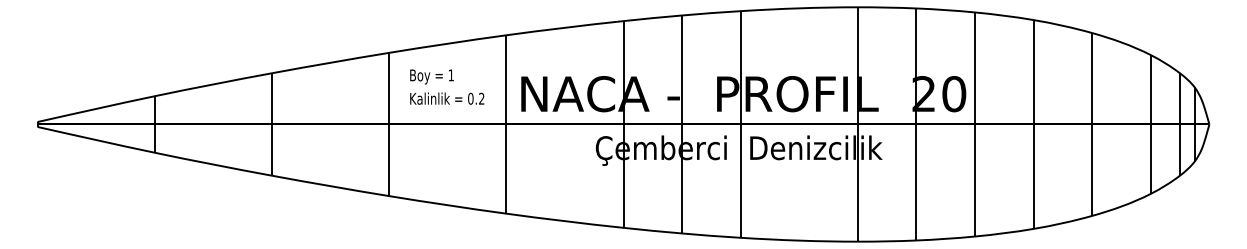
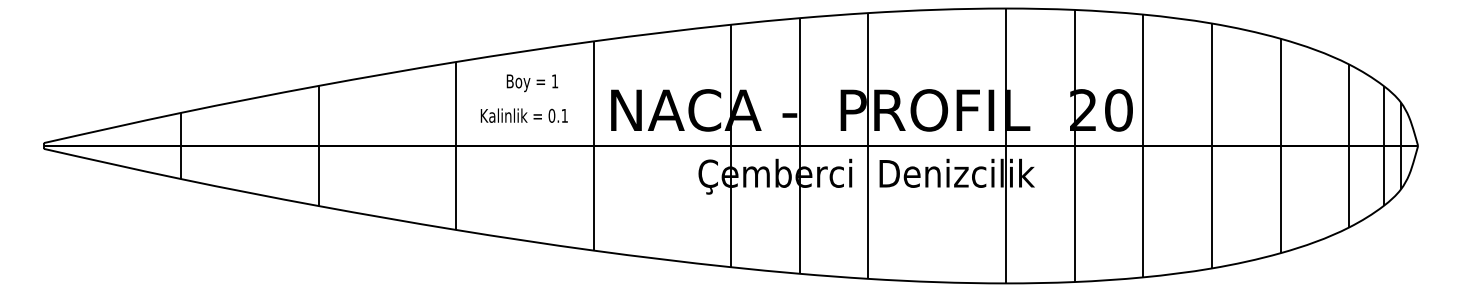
text: (432, 77) -> (532, 83), moved
text: (481, 98) -> (564, 115), 0.2 -> 0.1

